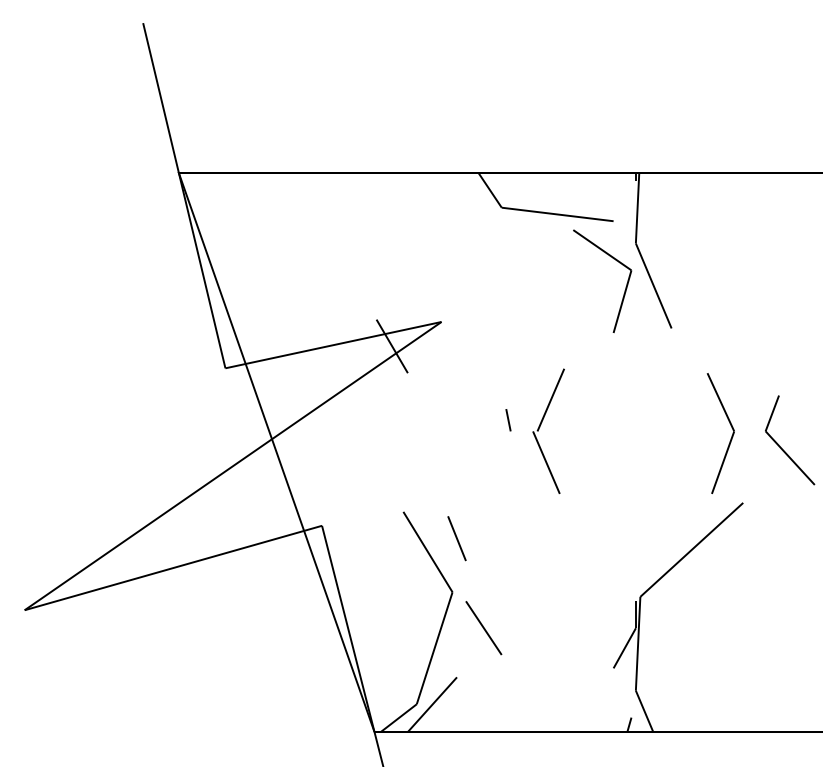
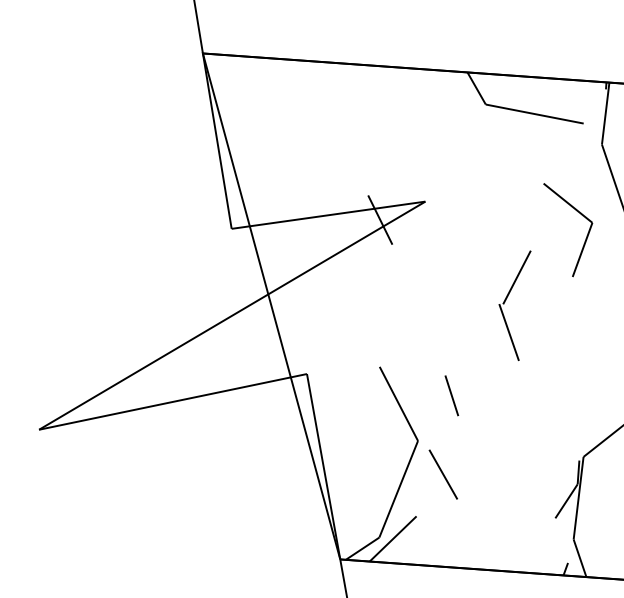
part: (625, 286) -> (586, 236), moved
line: (508, 420) -> (478, 292), removed
line: (456, 538) -> (451, 395), moved

